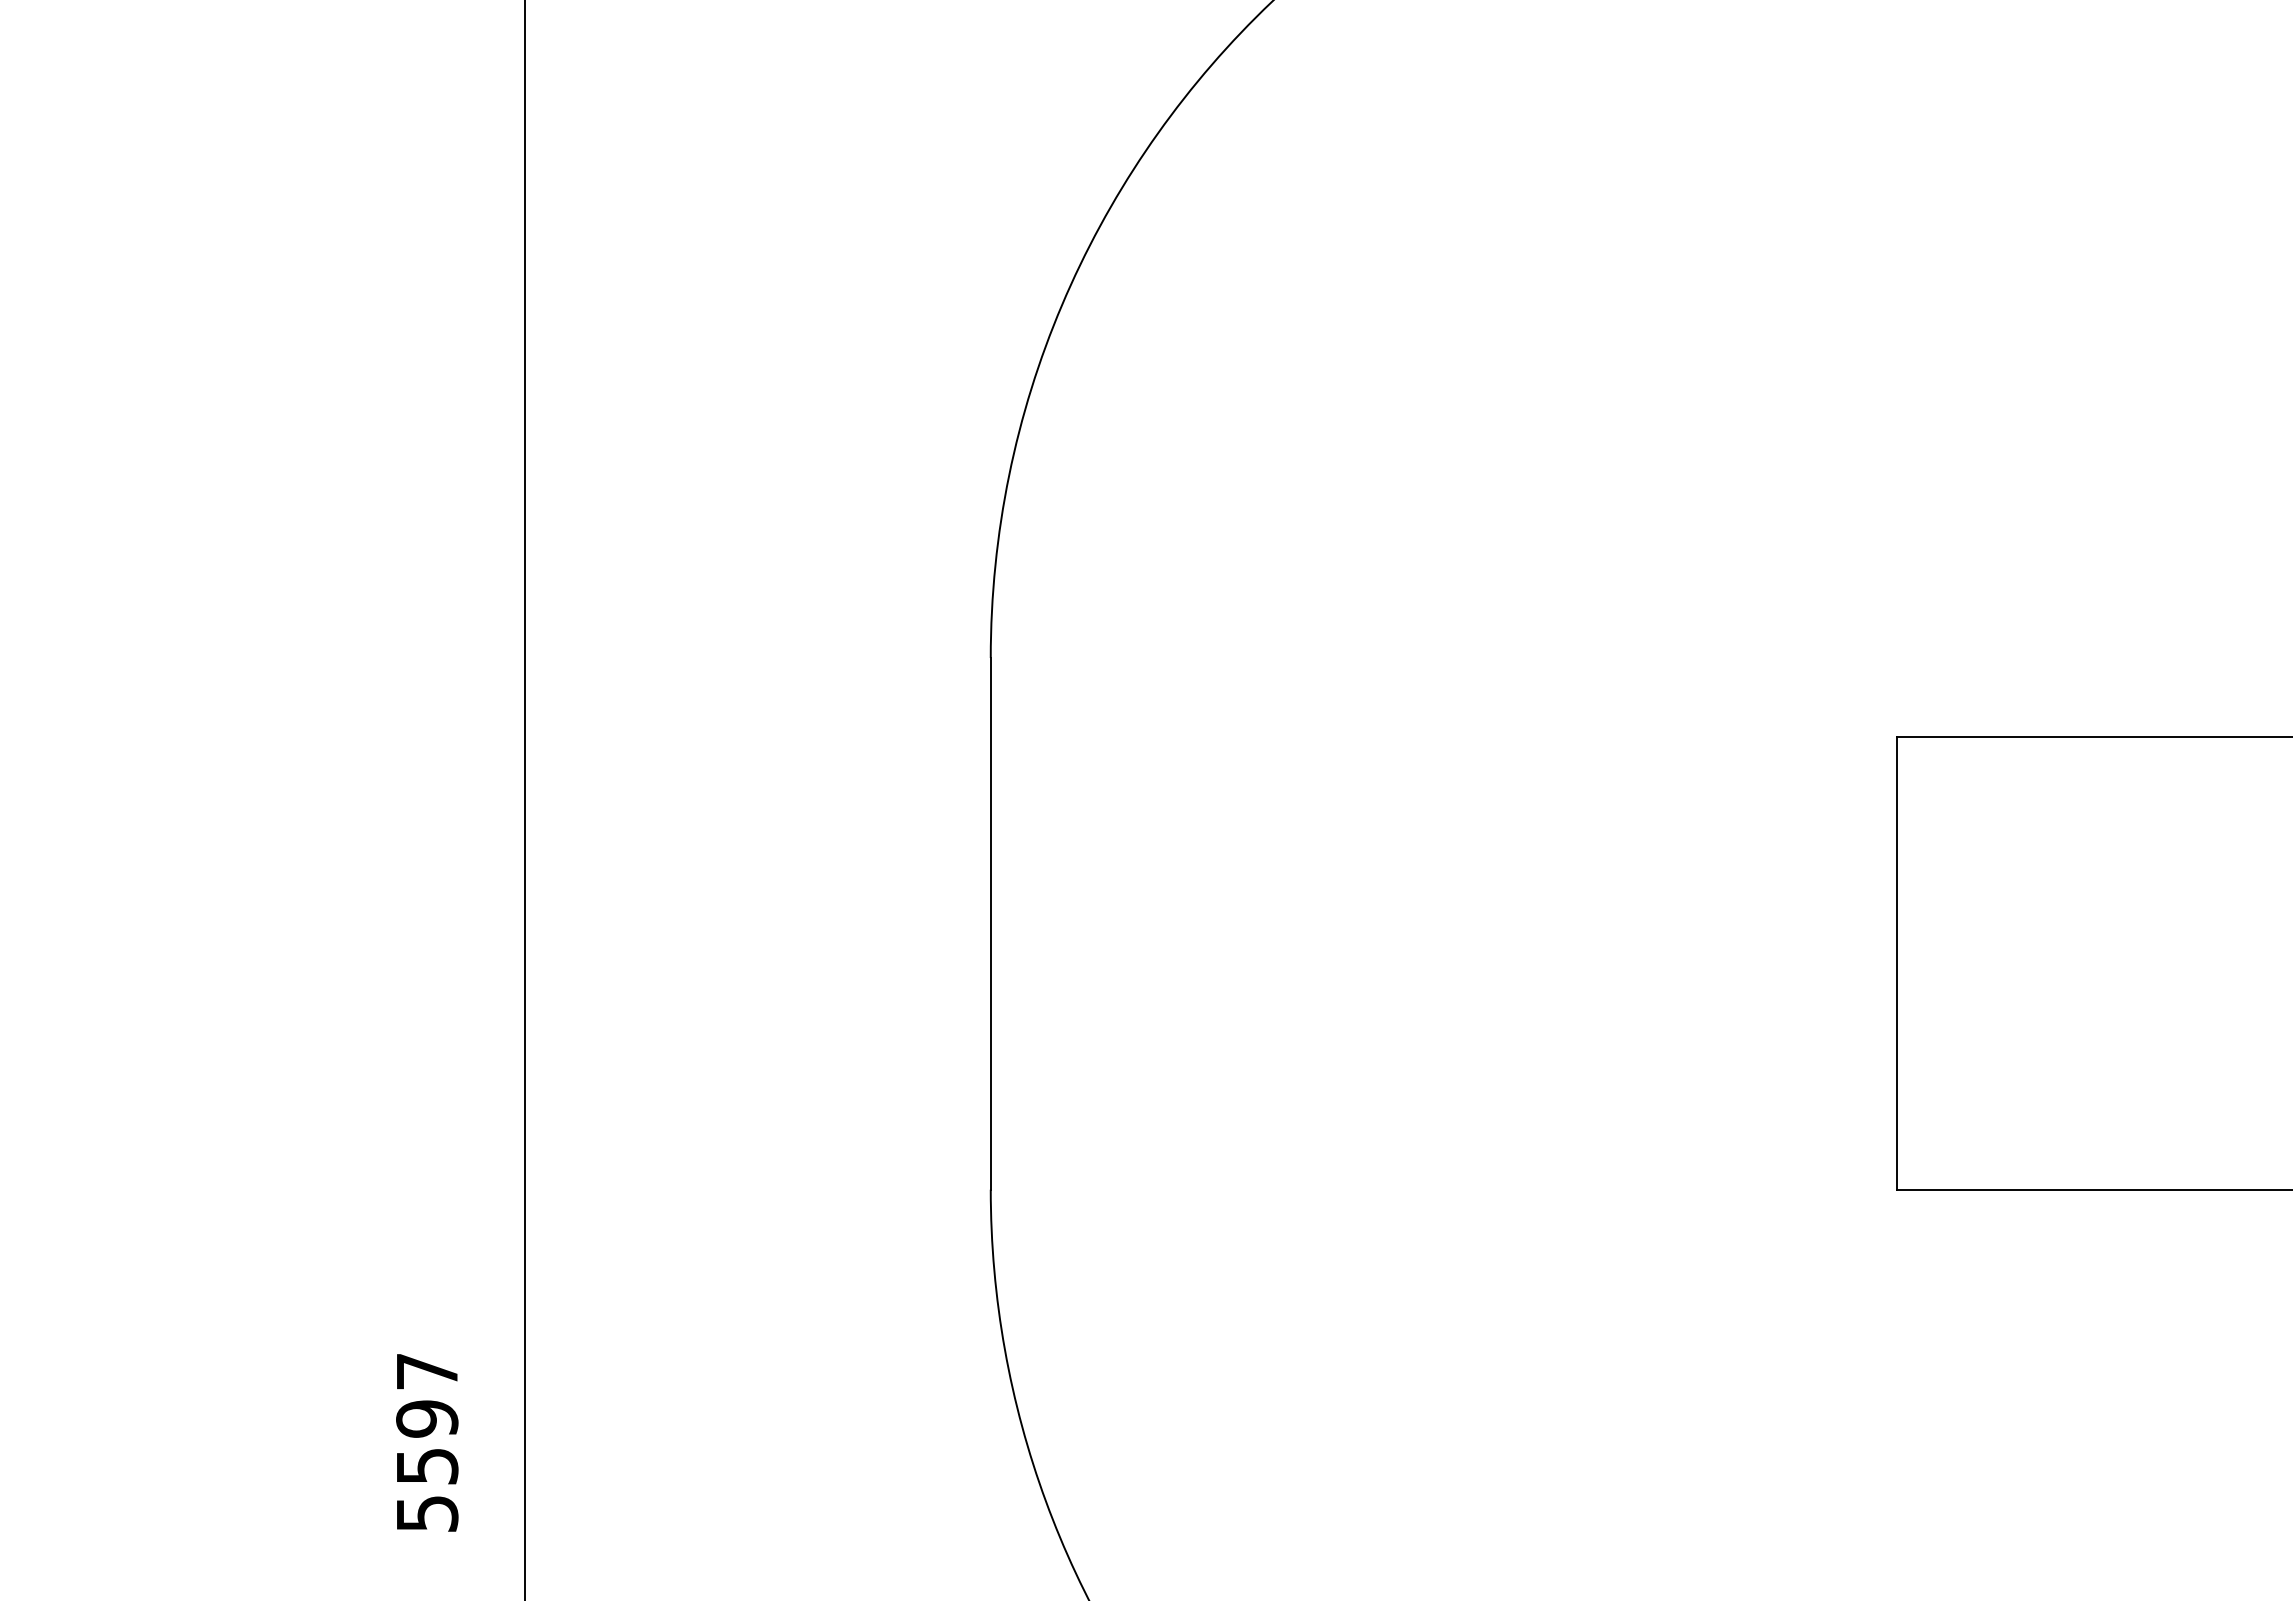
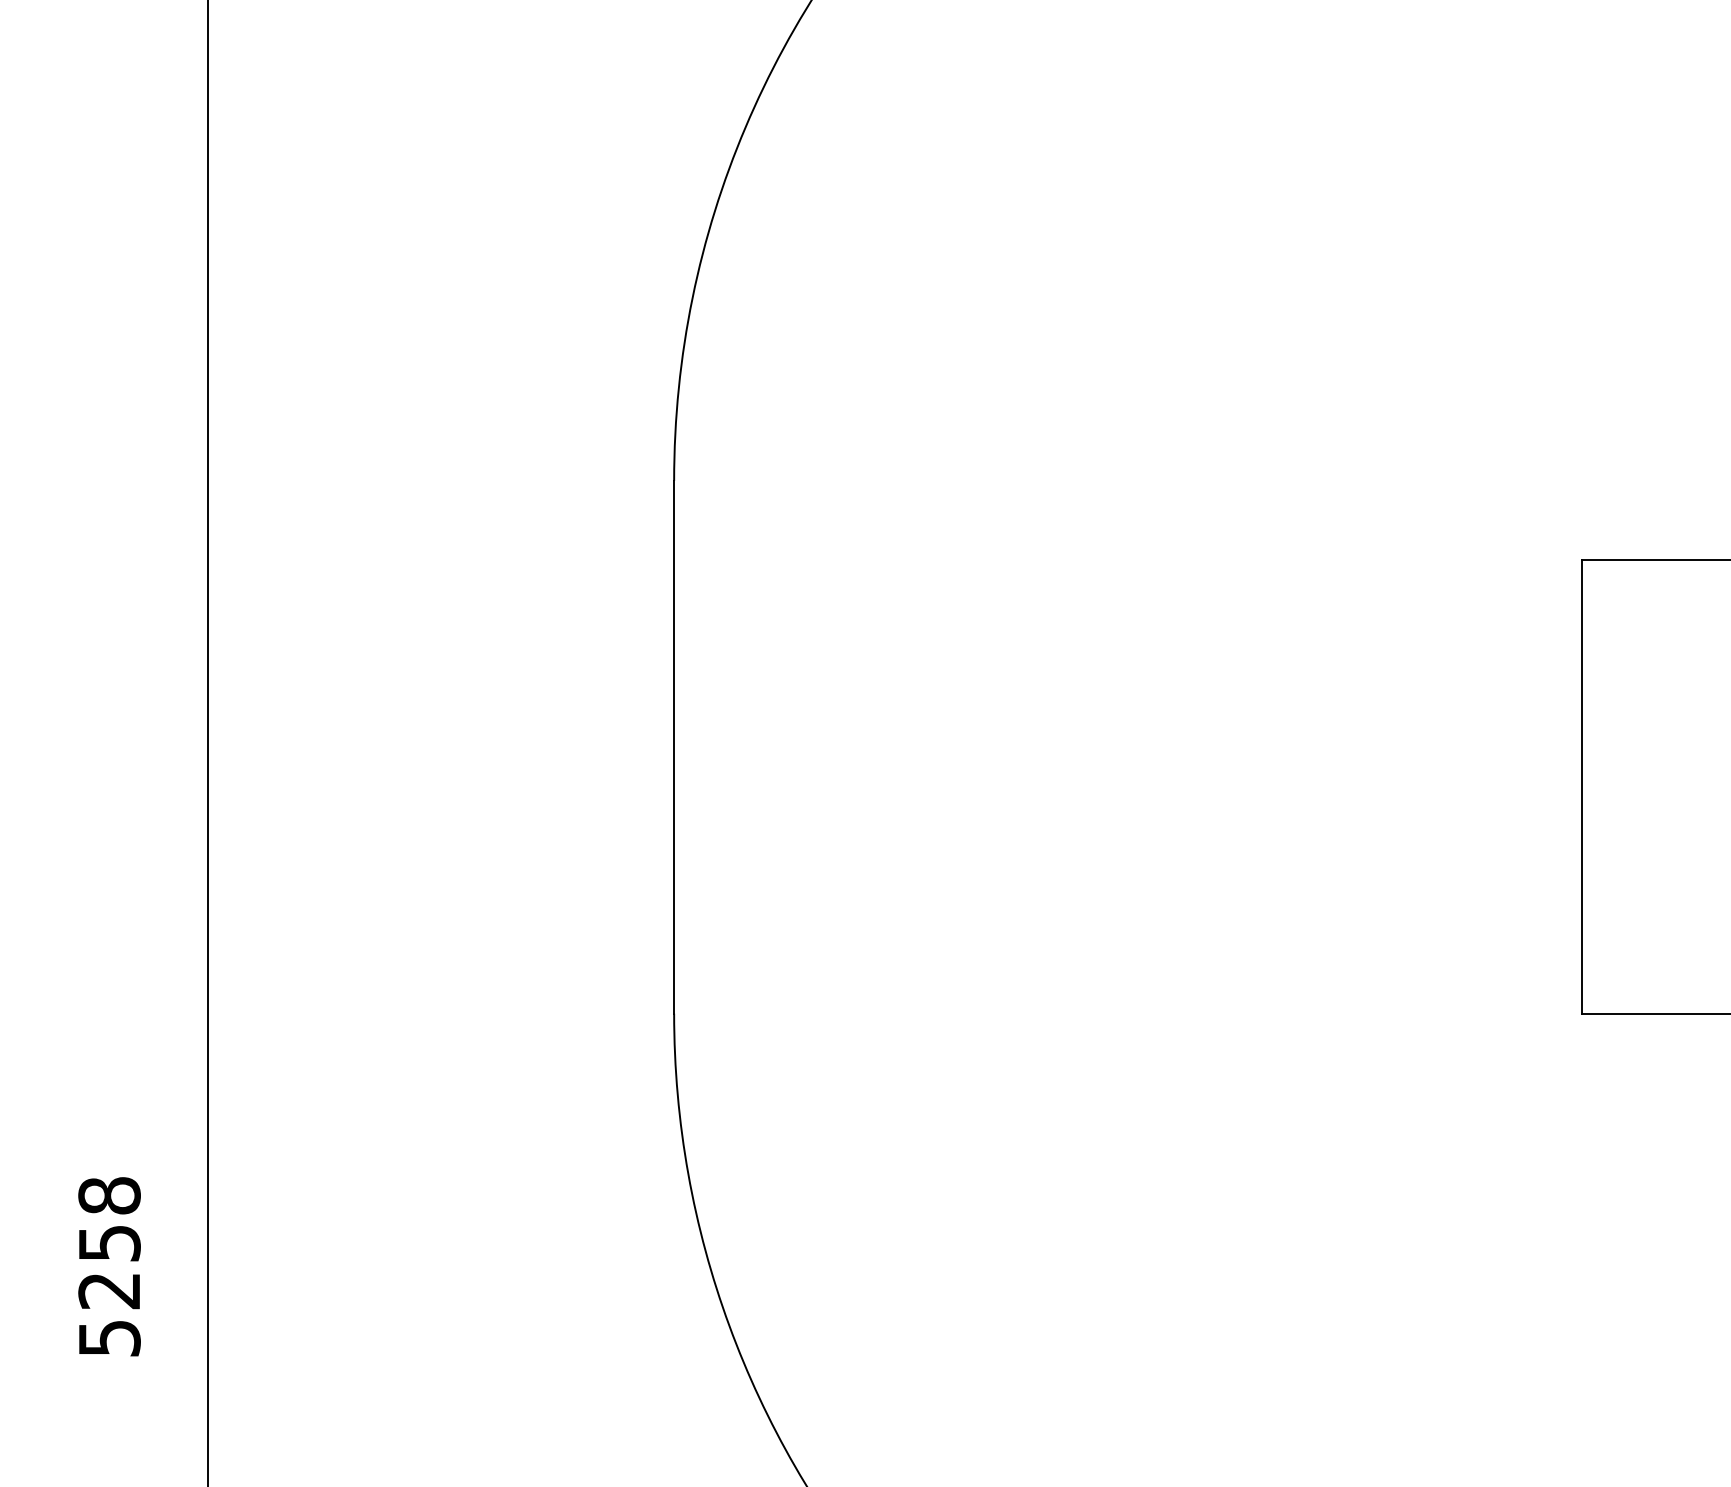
text: (427, 1418) -> (109, 1242), 5597 -> 5258

